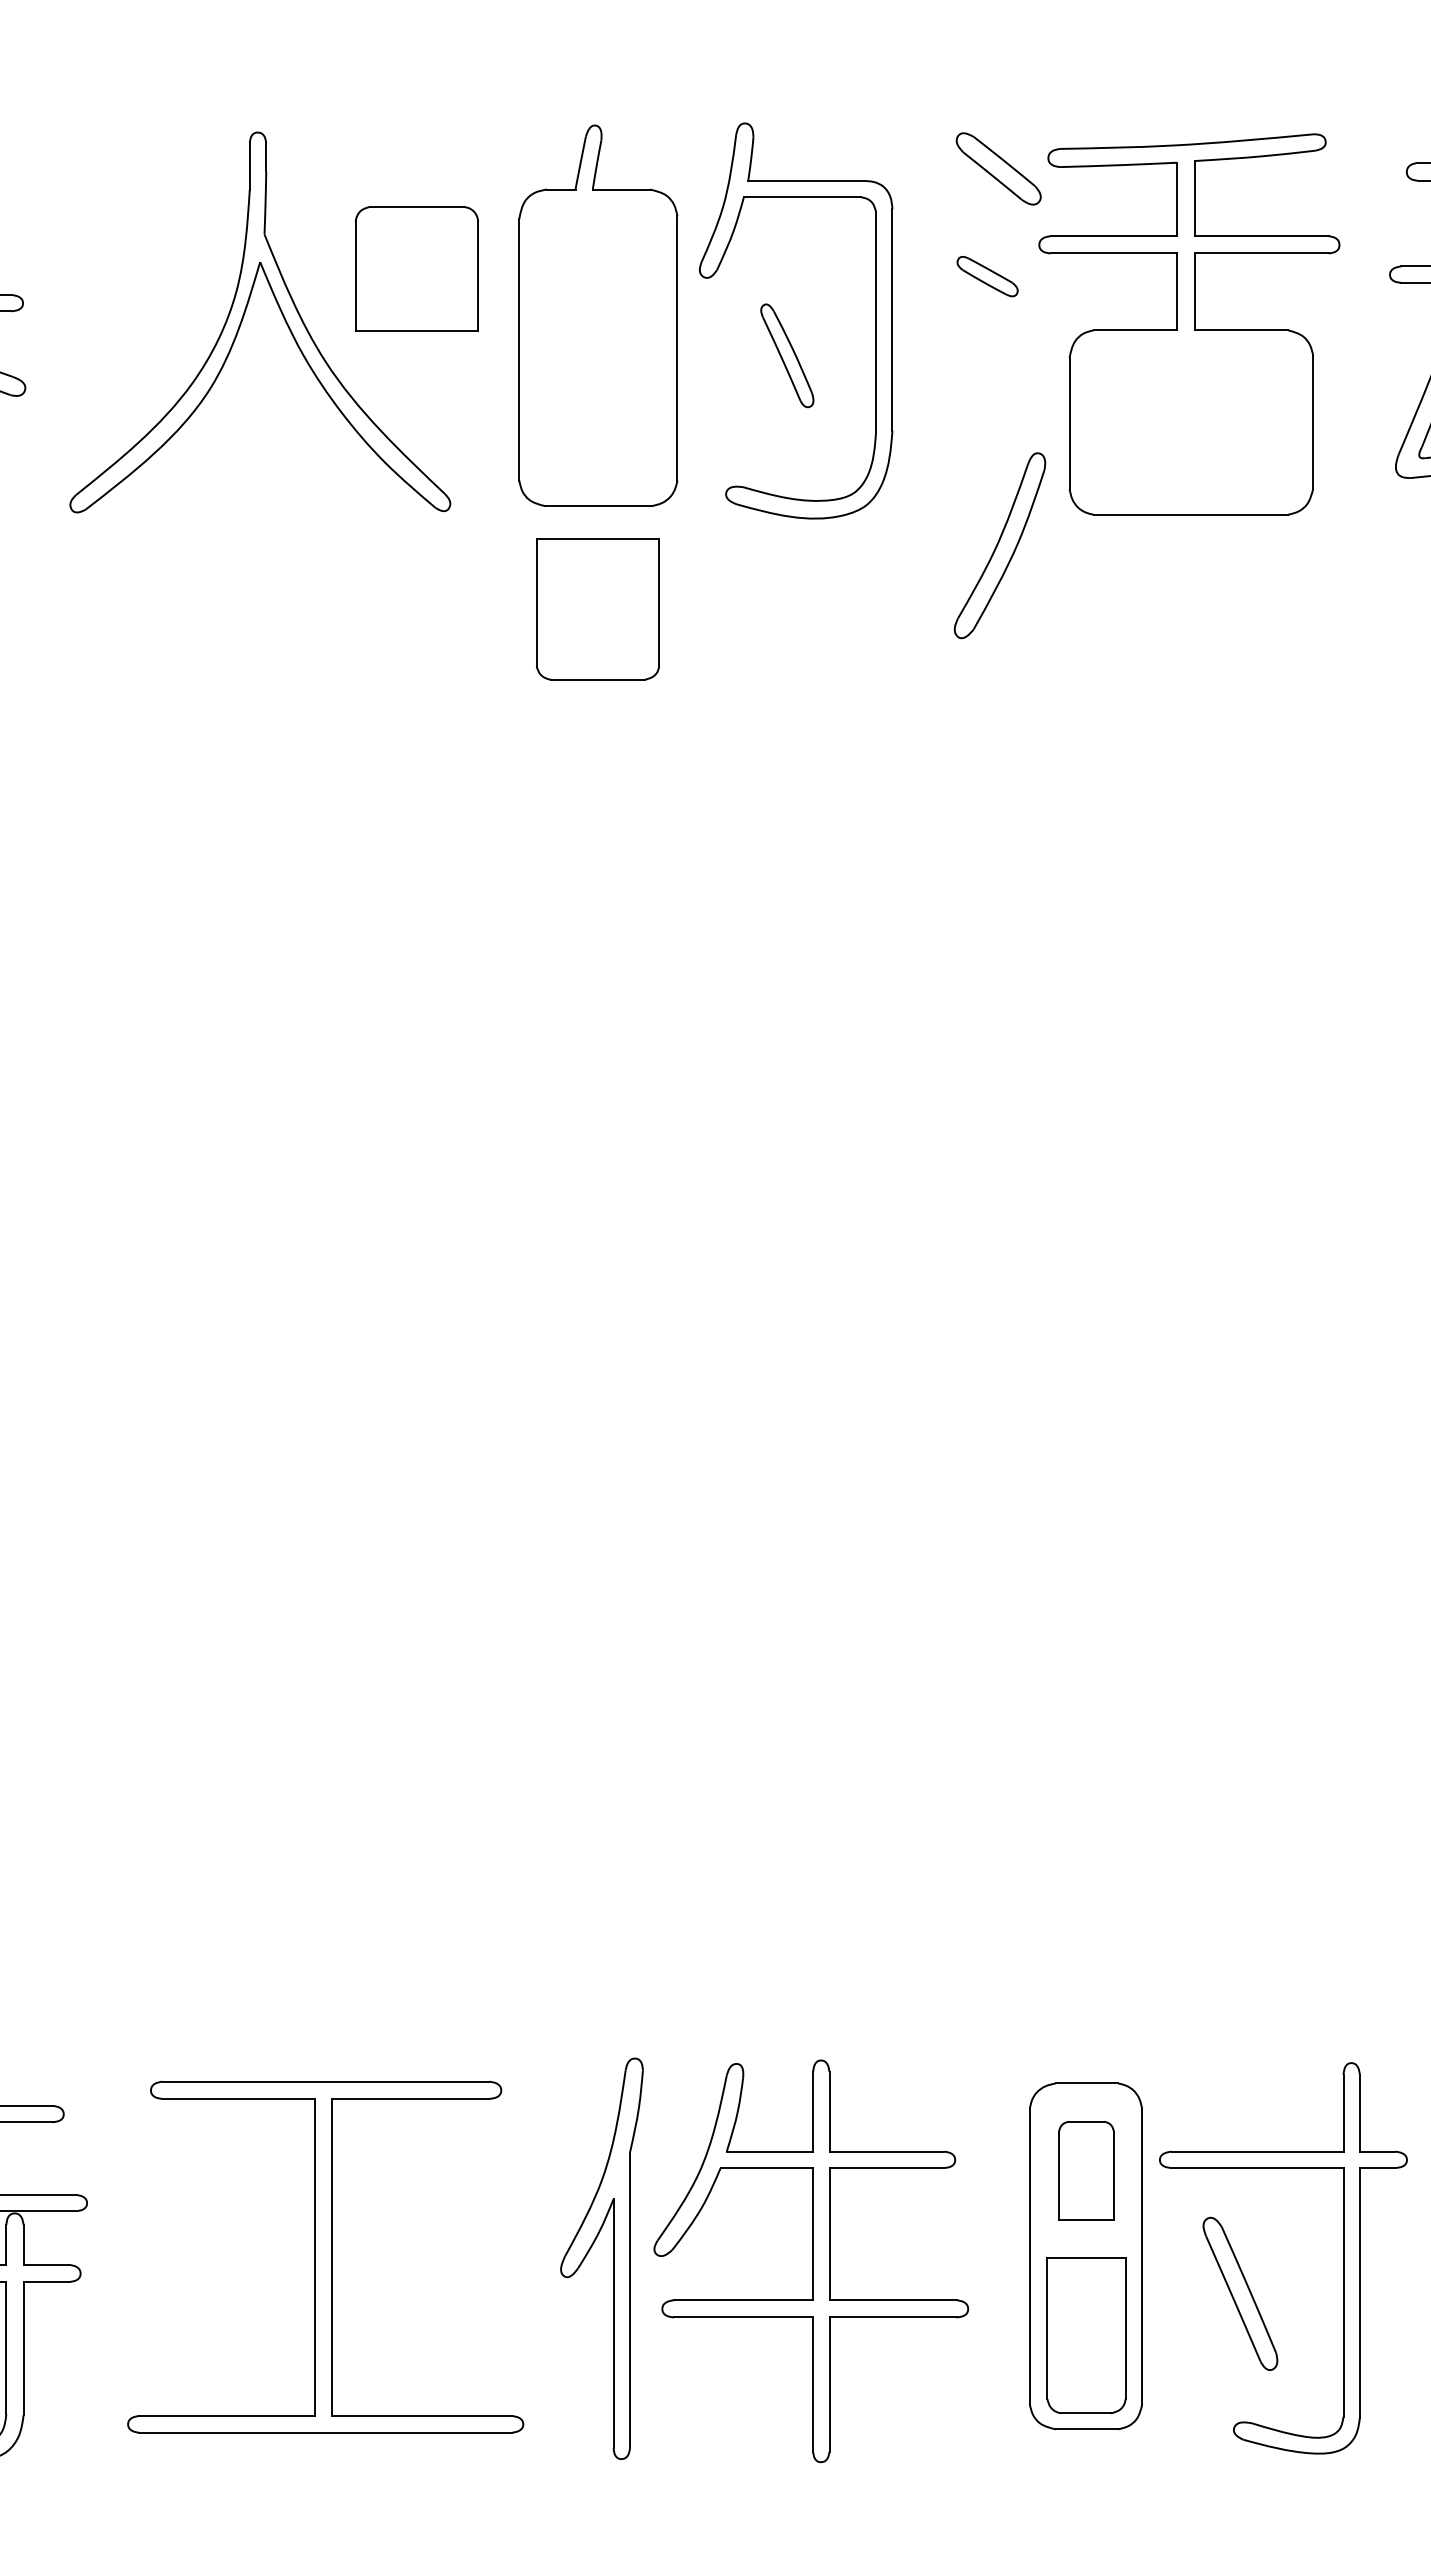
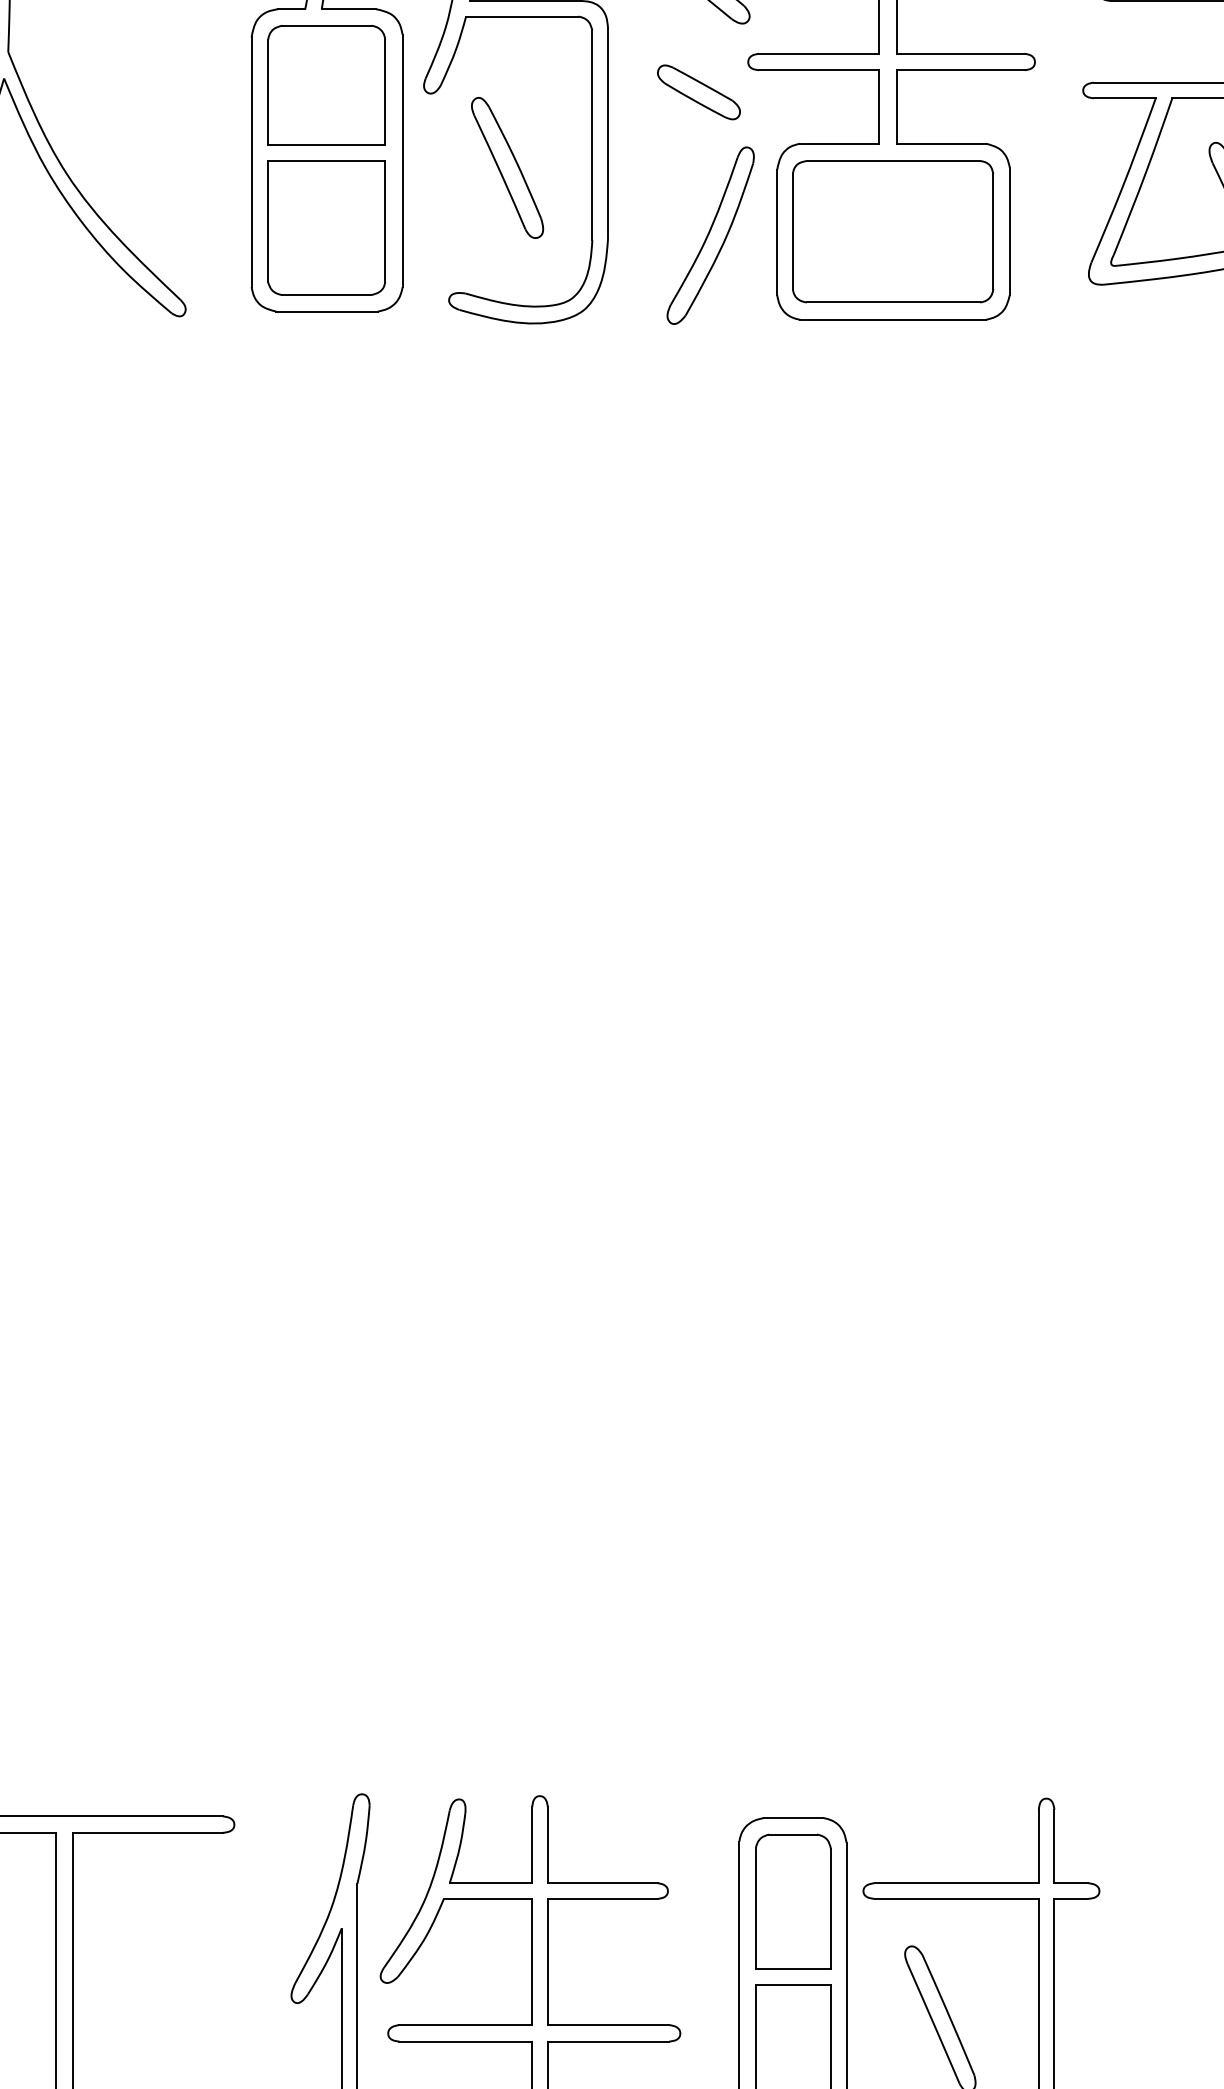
part: (416, 268) -> (326, 84), moved
part: (987, 276) -> (698, 92), size x1.43
part: (787, 355) -> (507, 167), size x1.43
part: (1190, 422) -> (892, 231), added
part: (999, 545) -> (710, 235), moved
part: (597, 609) -> (326, 227), moved
part: (1086, 2170) -> (793, 1901), size x1.43

